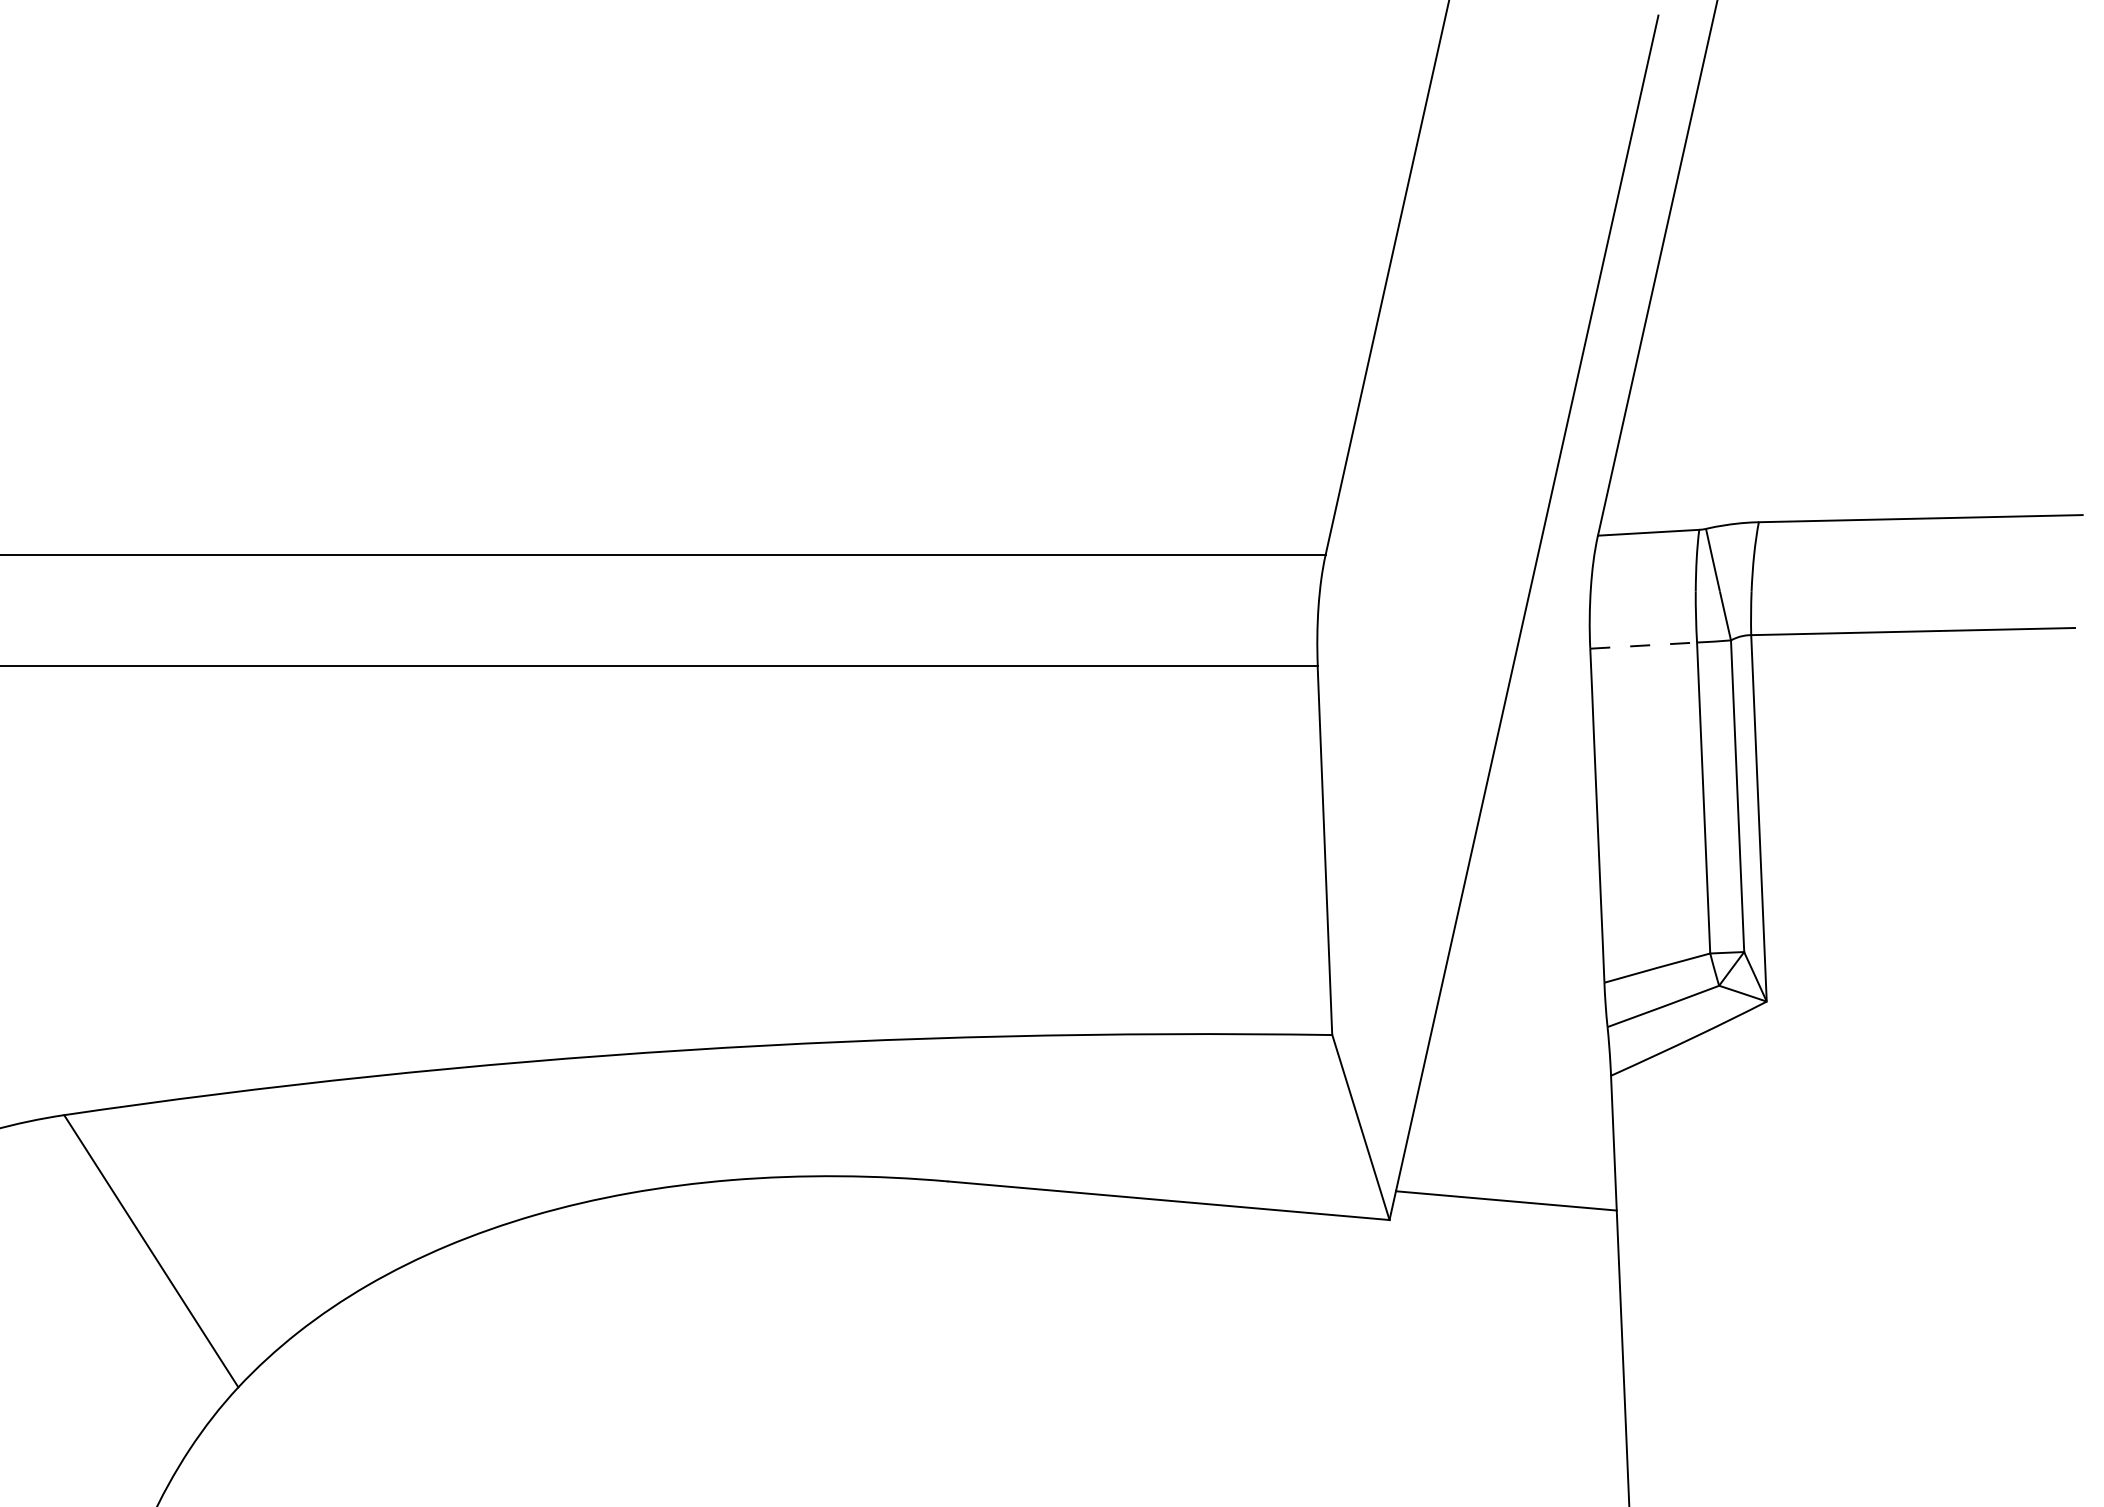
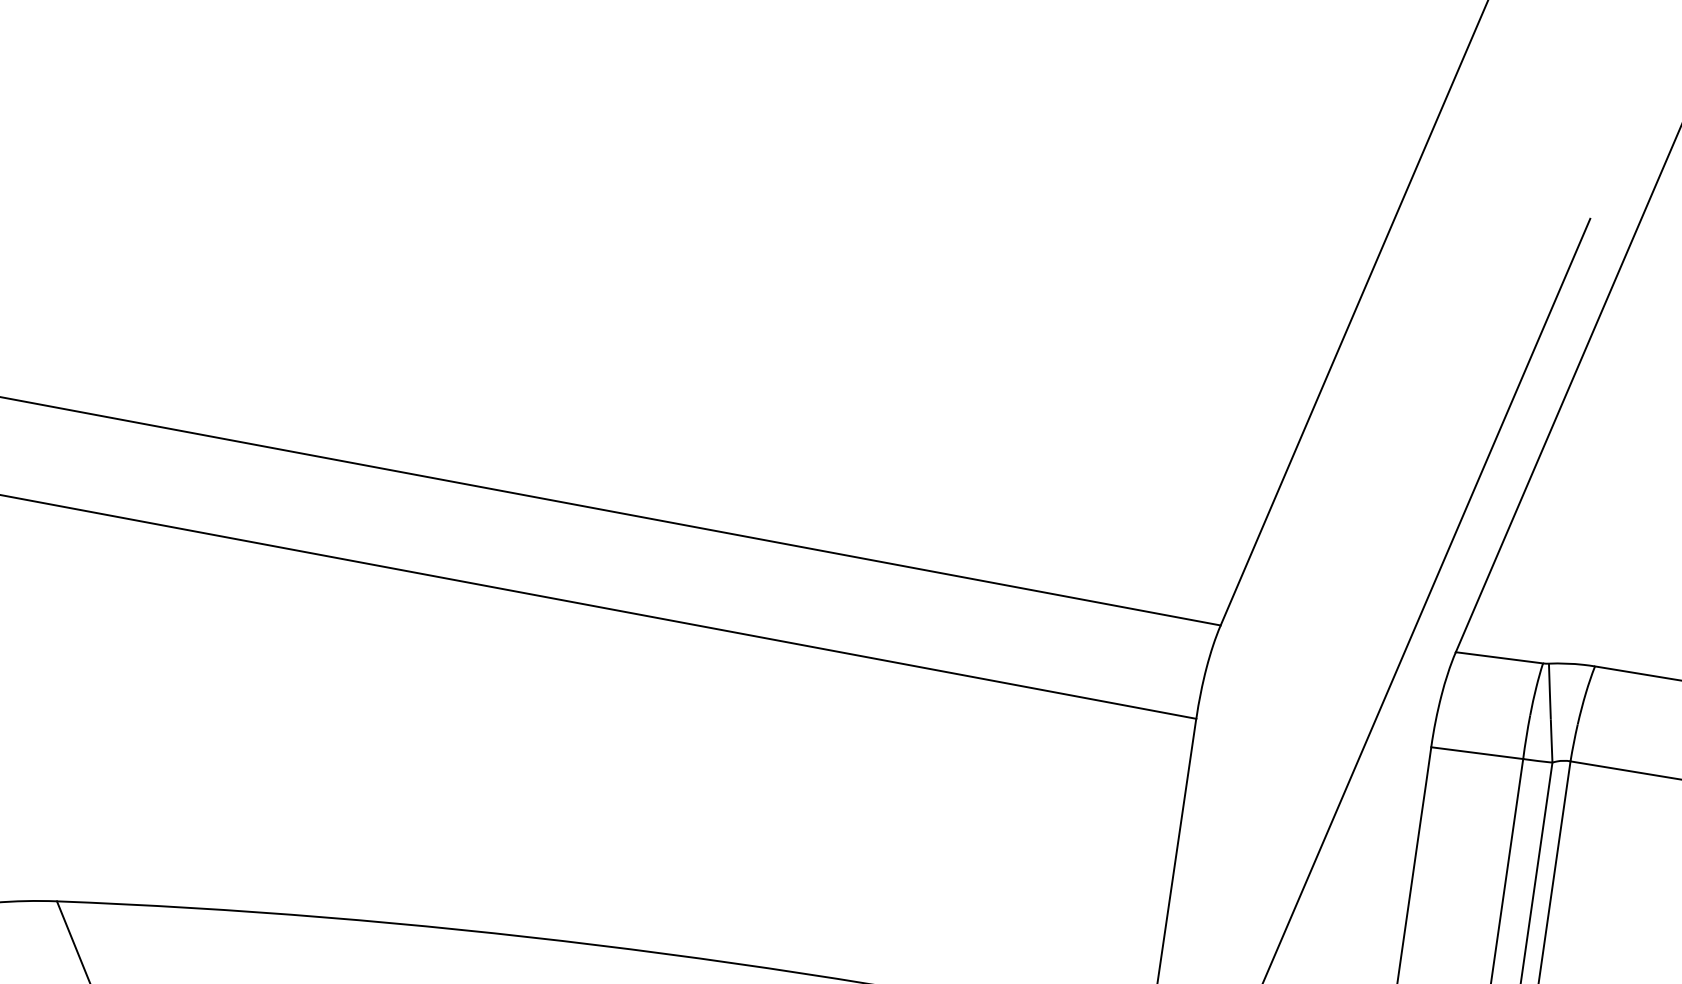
line: (1644, 645) -> (1477, 753), dashed -> solid

